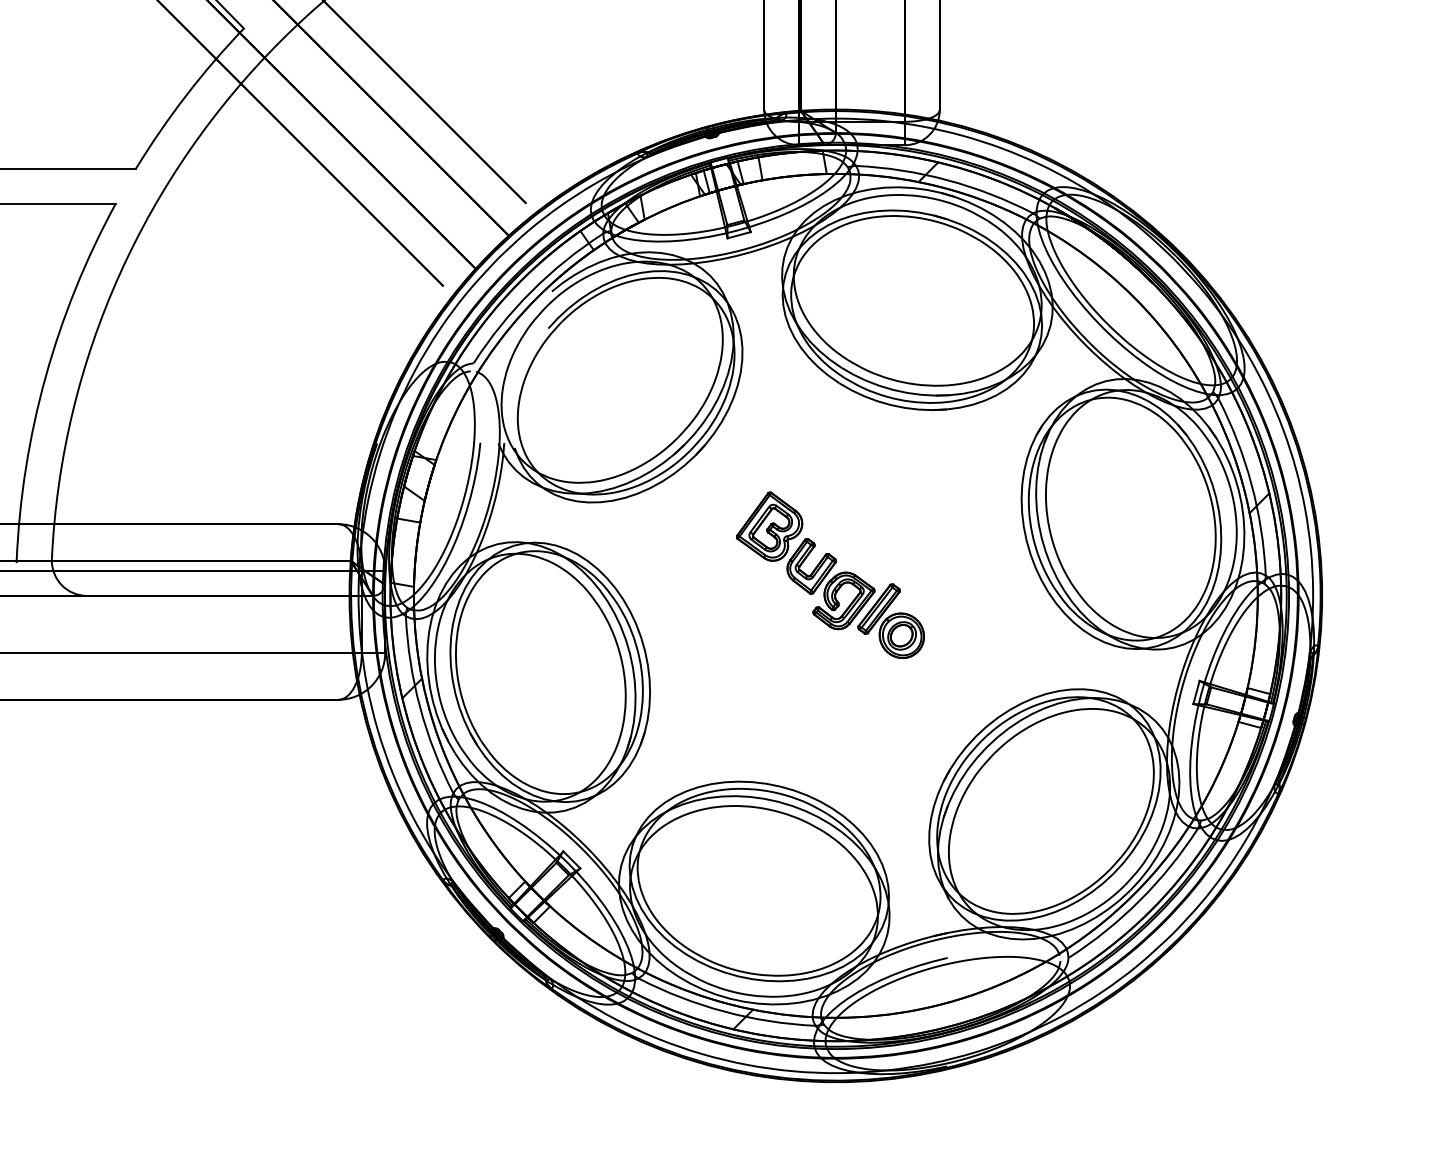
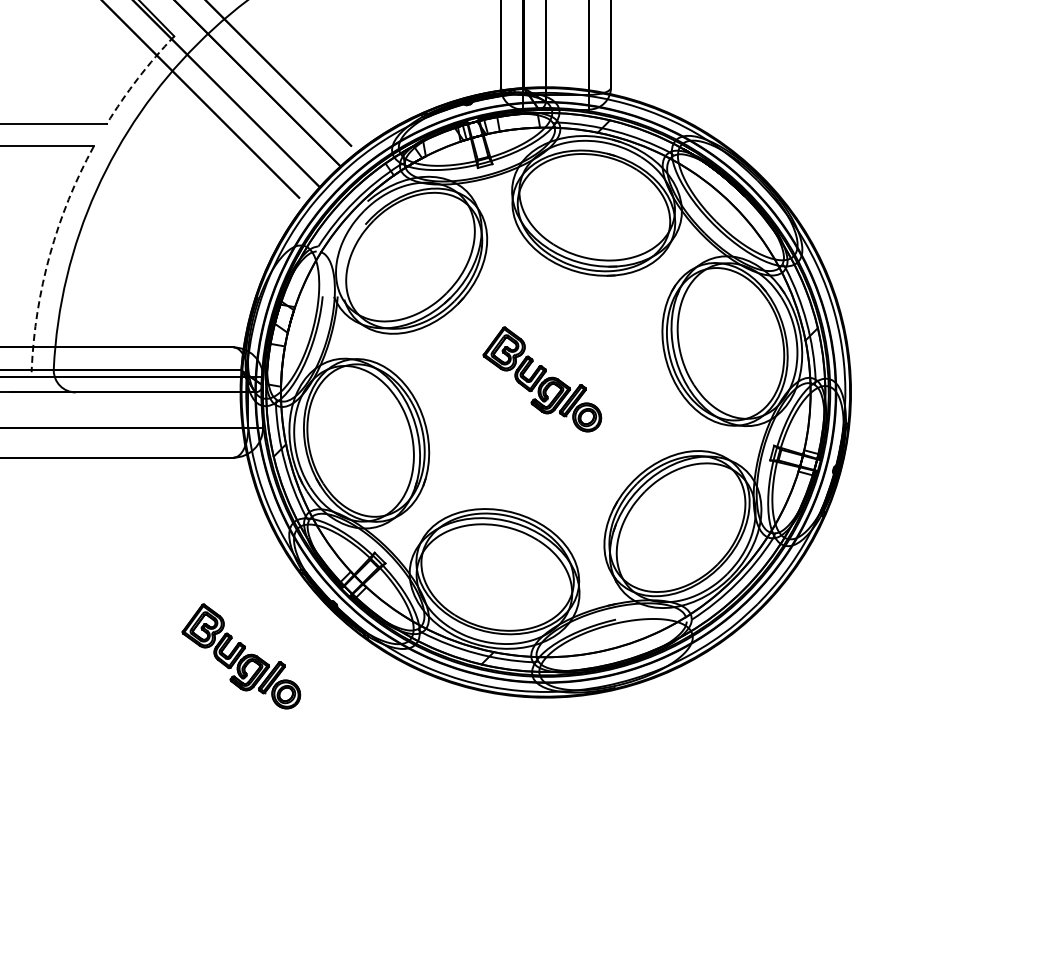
arc: (186, 95) -> (138, 78), solid -> dashed
arc: (45, 376) -> (49, 254), solid -> dashed
part: (350, 1016) -> (241, 656), added

